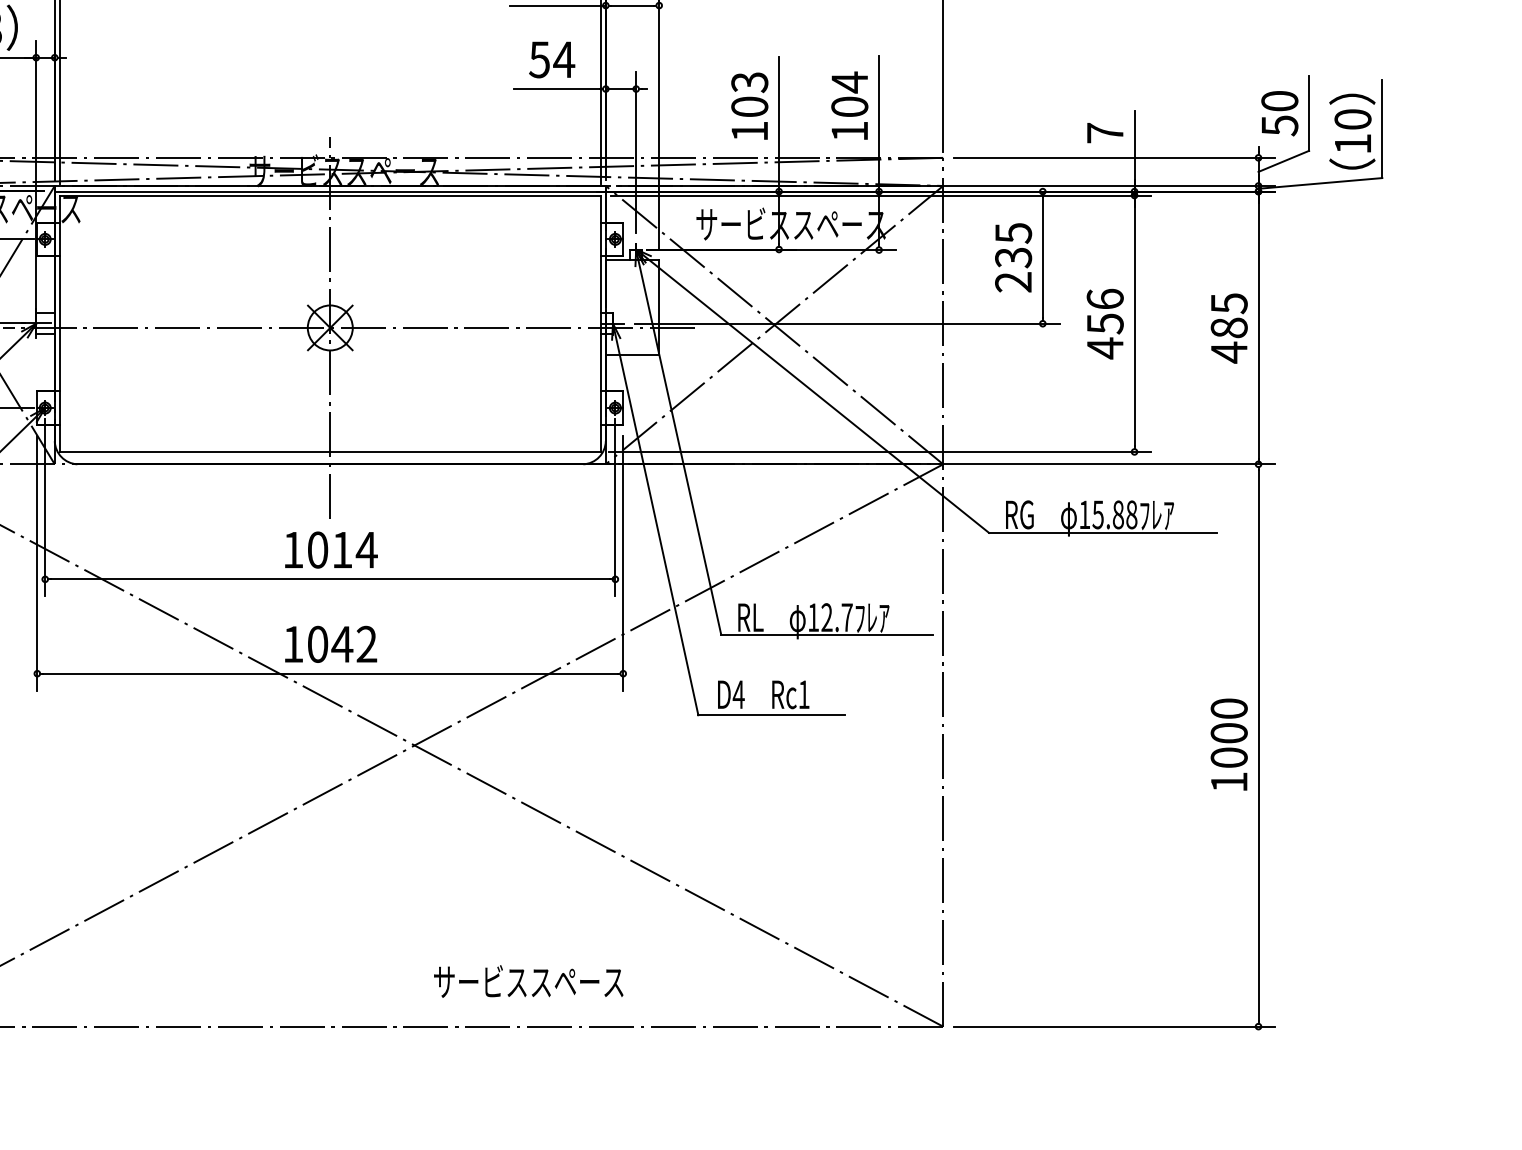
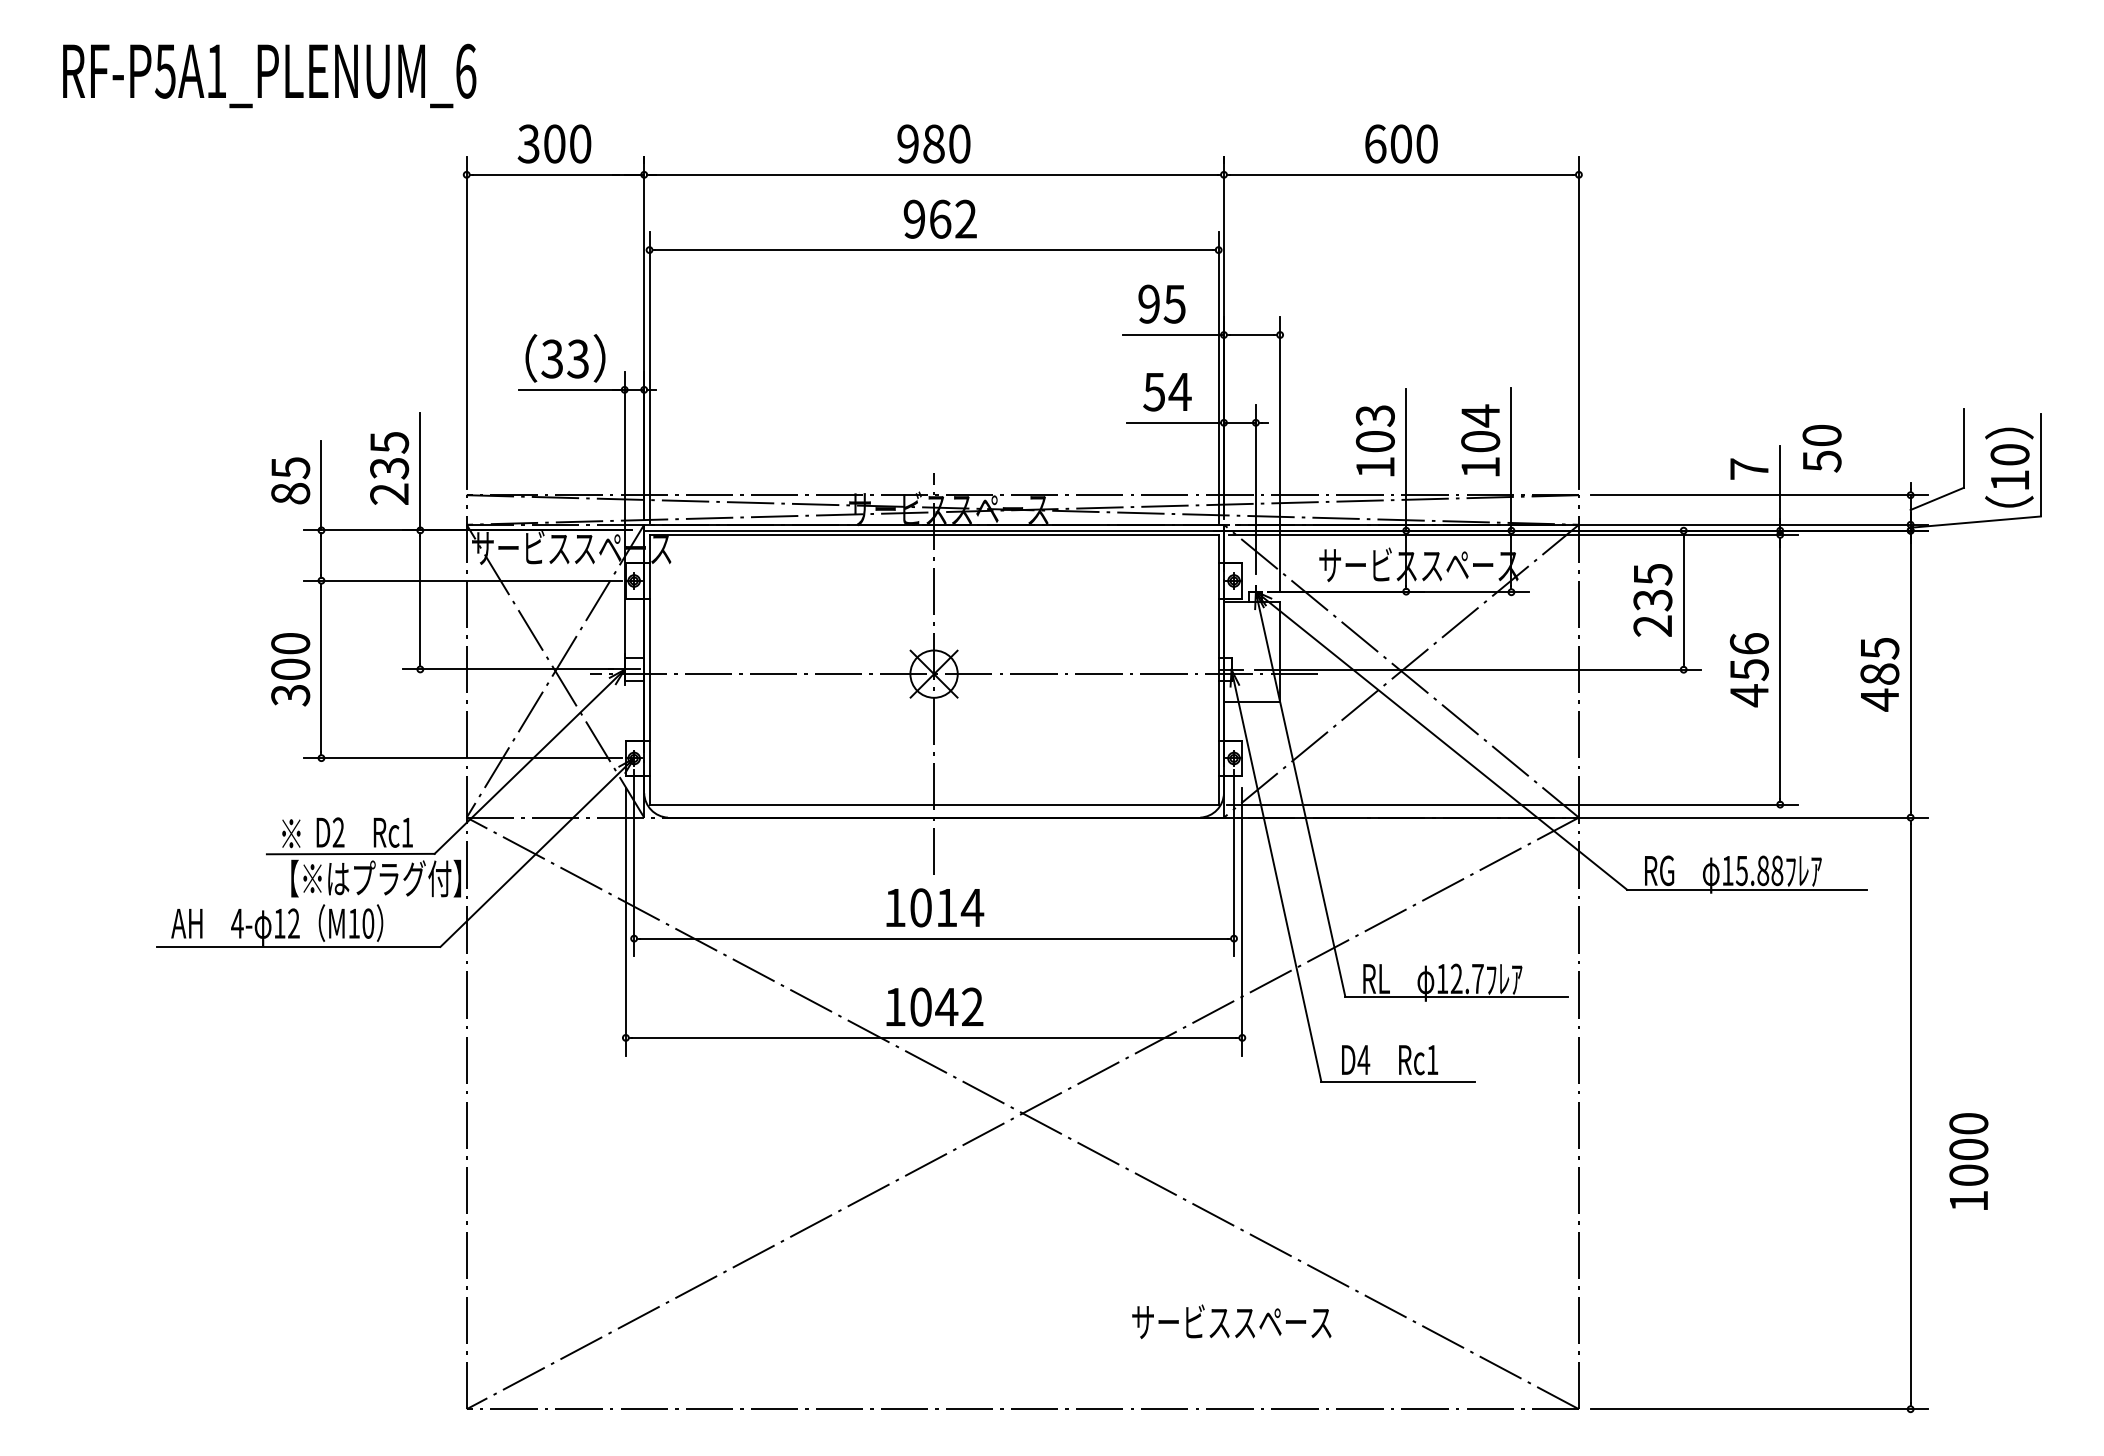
text: (1279, 113) -> (1821, 448), moved
text: (1228, 744) -> (1968, 1161), moved
text: (528, 981) -> (1231, 1321), moved

